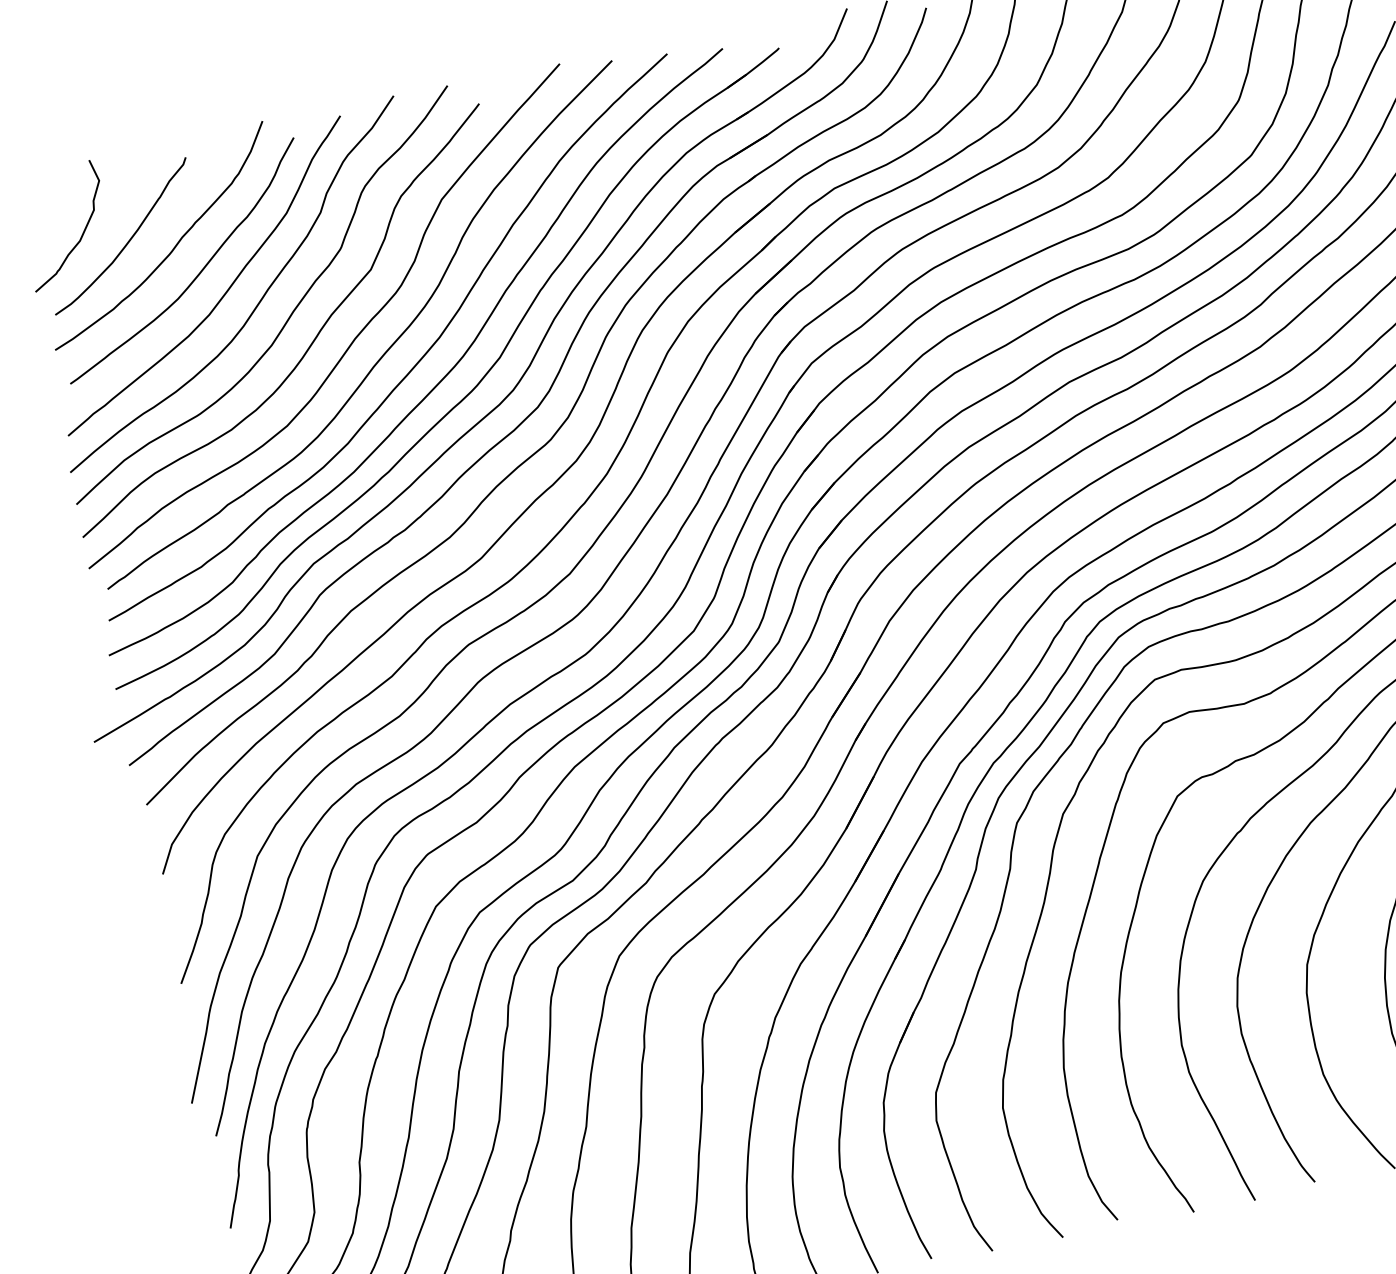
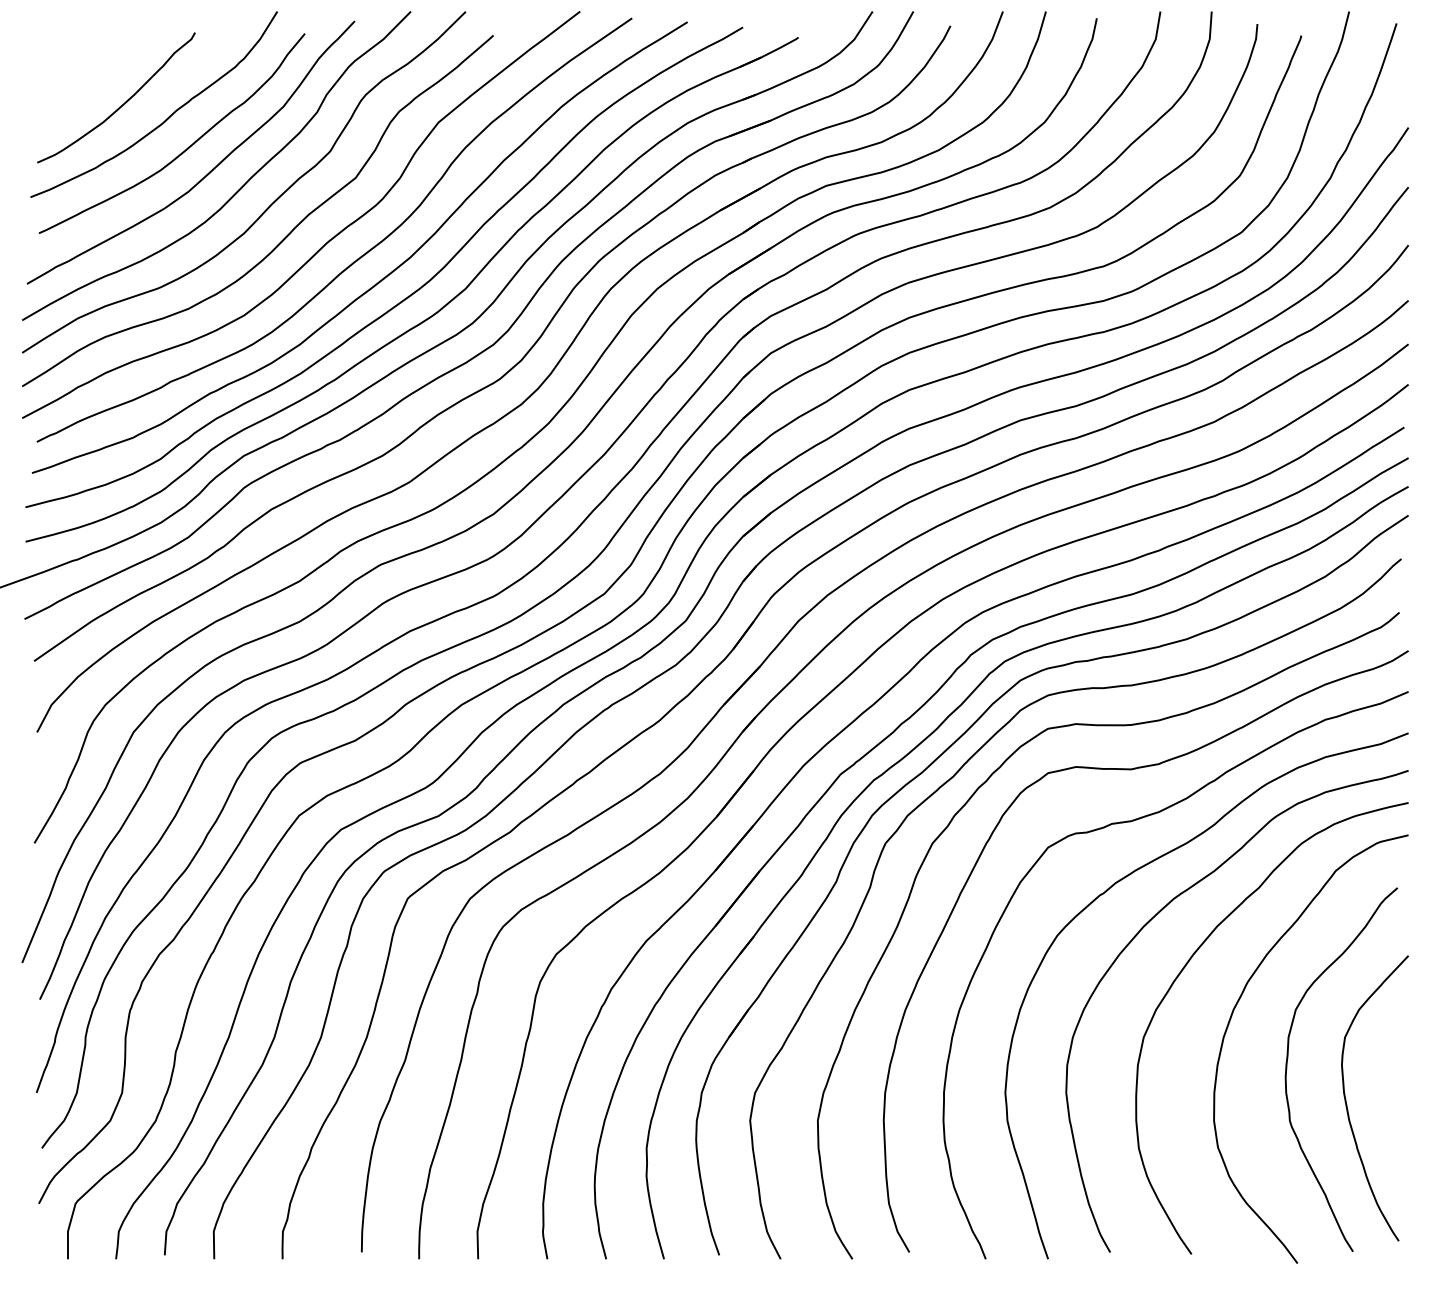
curve: (81, 234) -> (78, 88), removed

